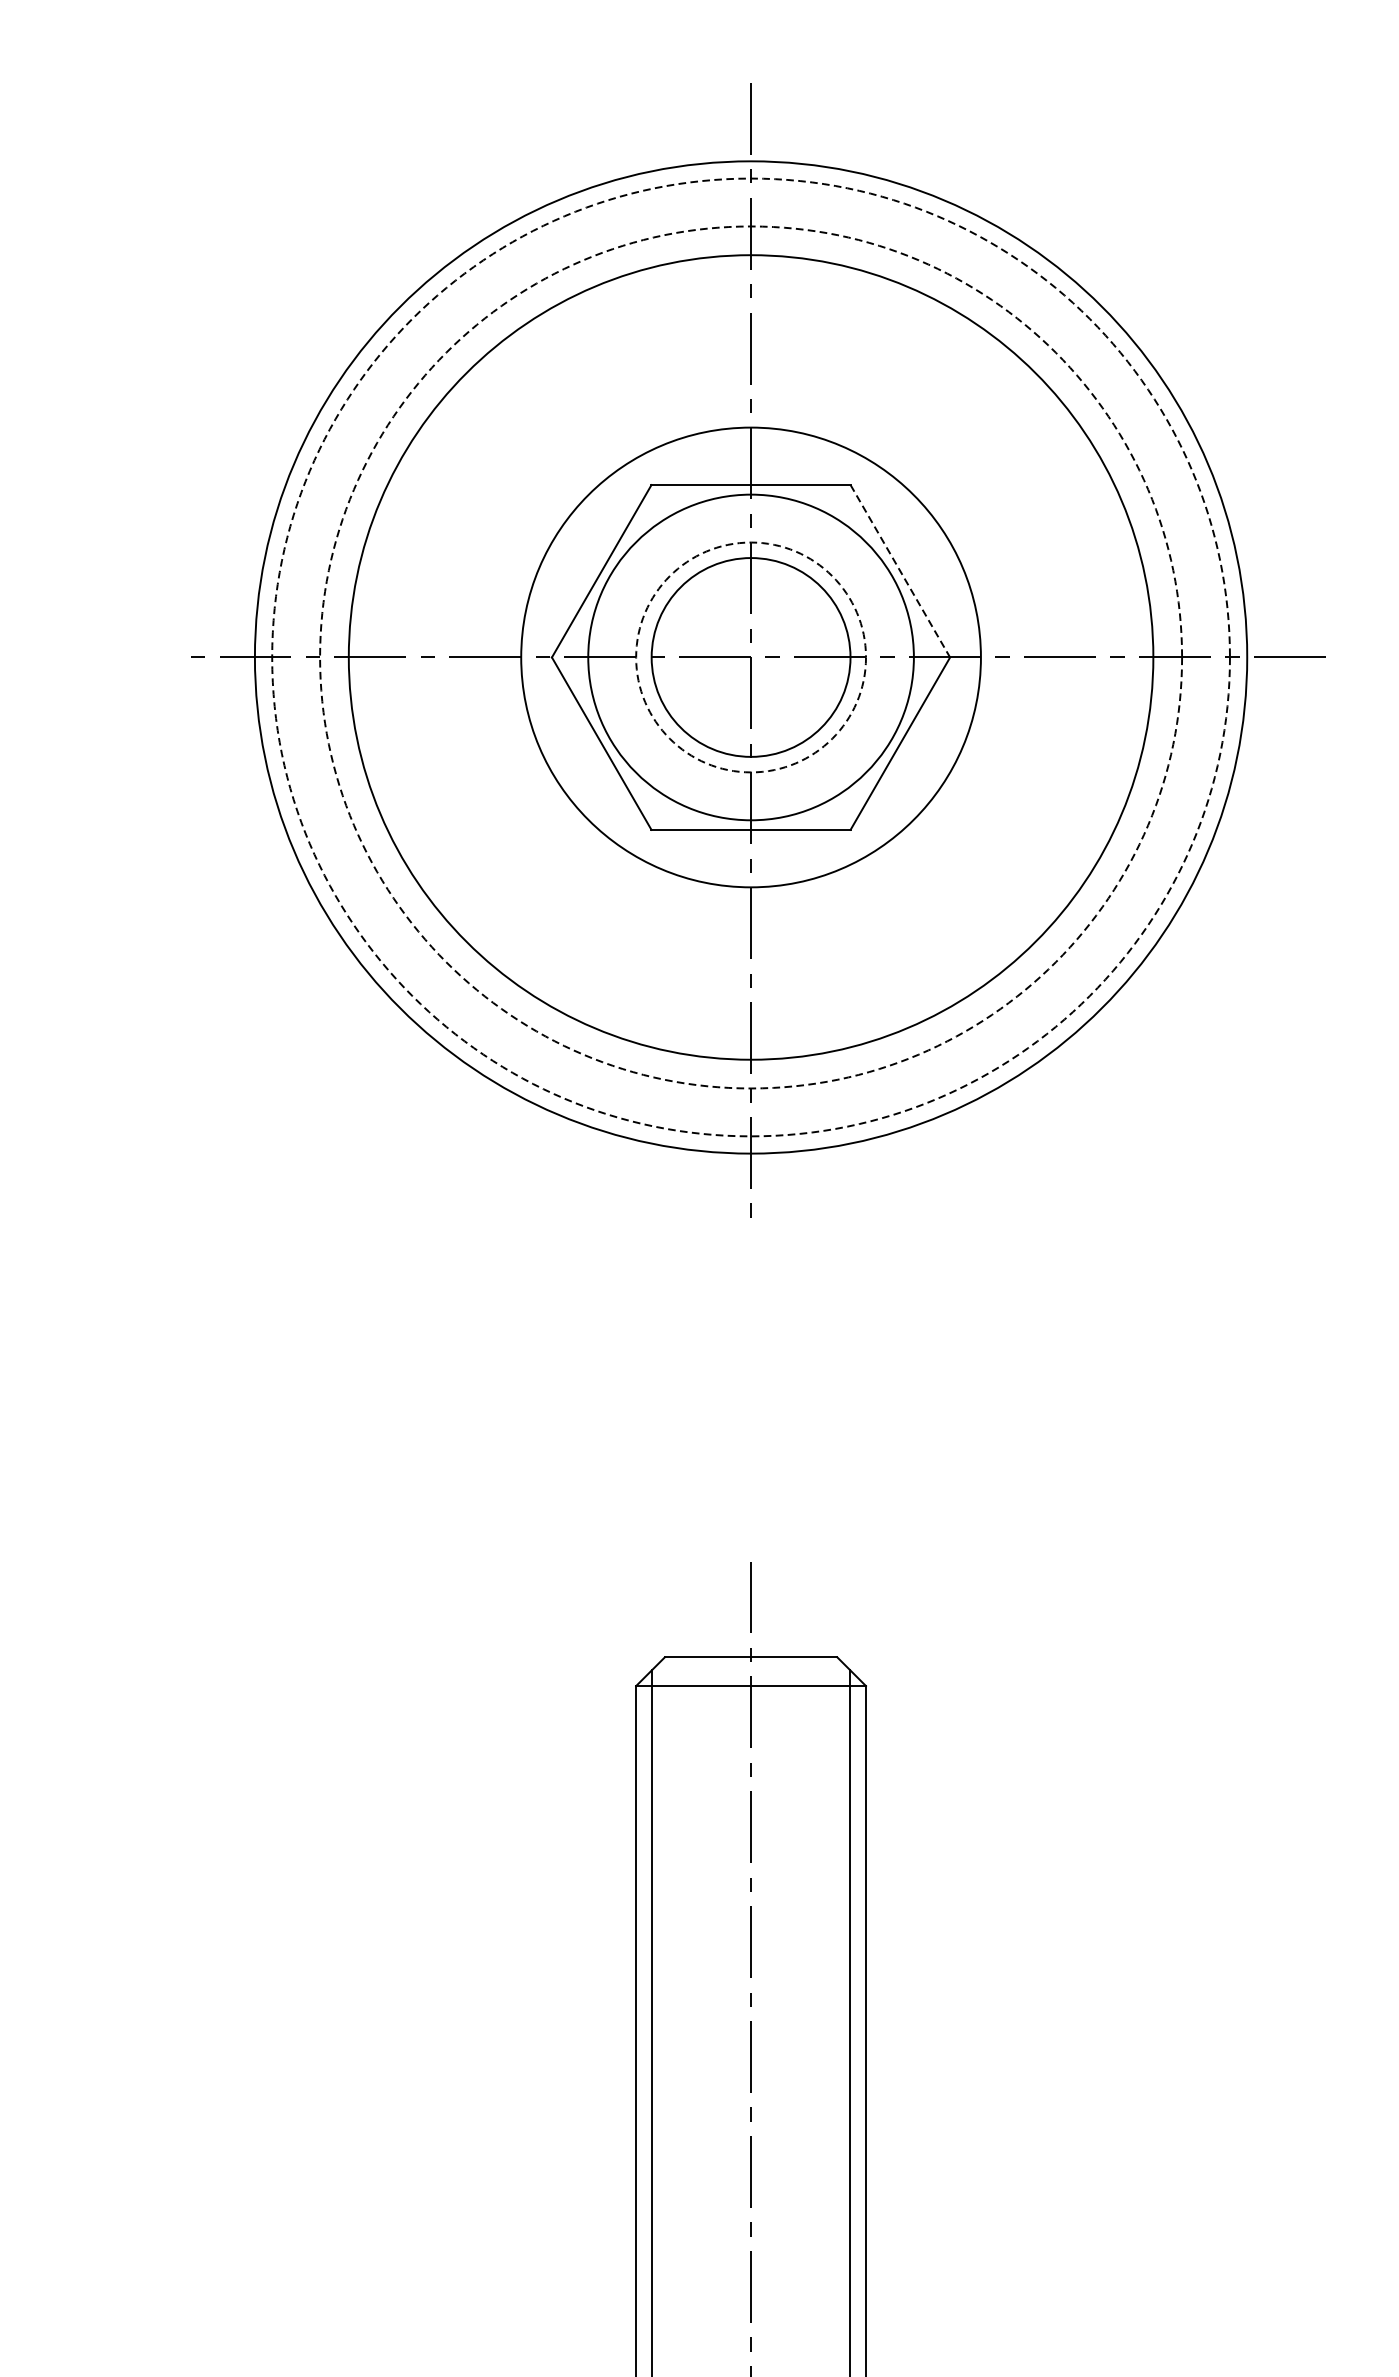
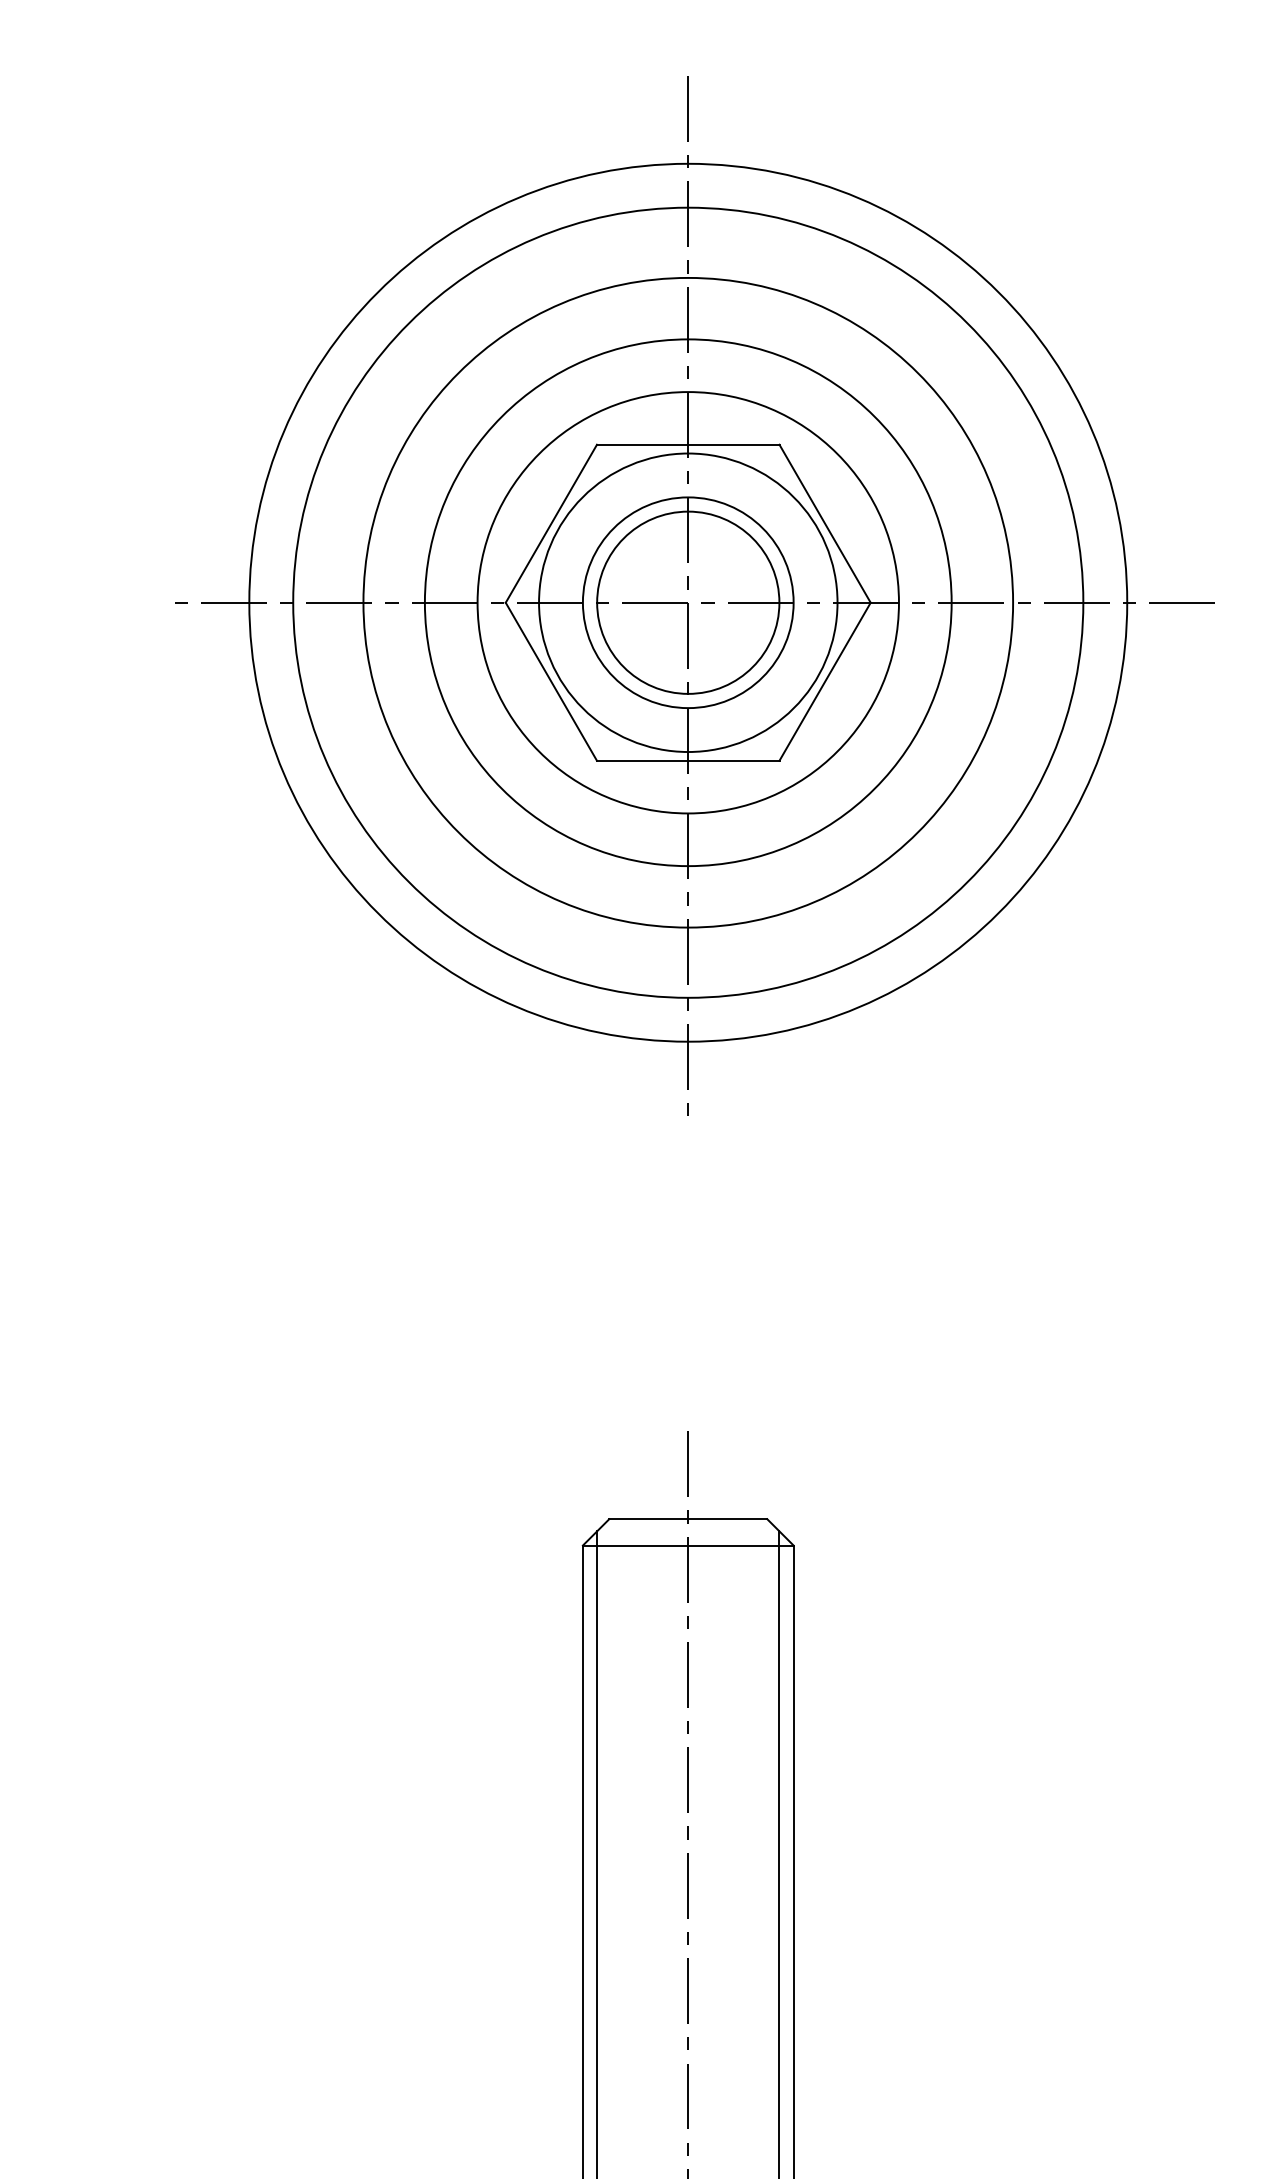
line: (900, 572) -> (825, 524), dashed -> solid
circle: (750, 657) -> (687, 602), dashed -> solid
circle: (750, 657) -> (687, 602), size x0.71
circle: (751, 657) -> (688, 602), dashed -> solid
circle: (751, 657) -> (688, 602), dashed -> solid
circle: (751, 657) -> (688, 602), size x0.71

